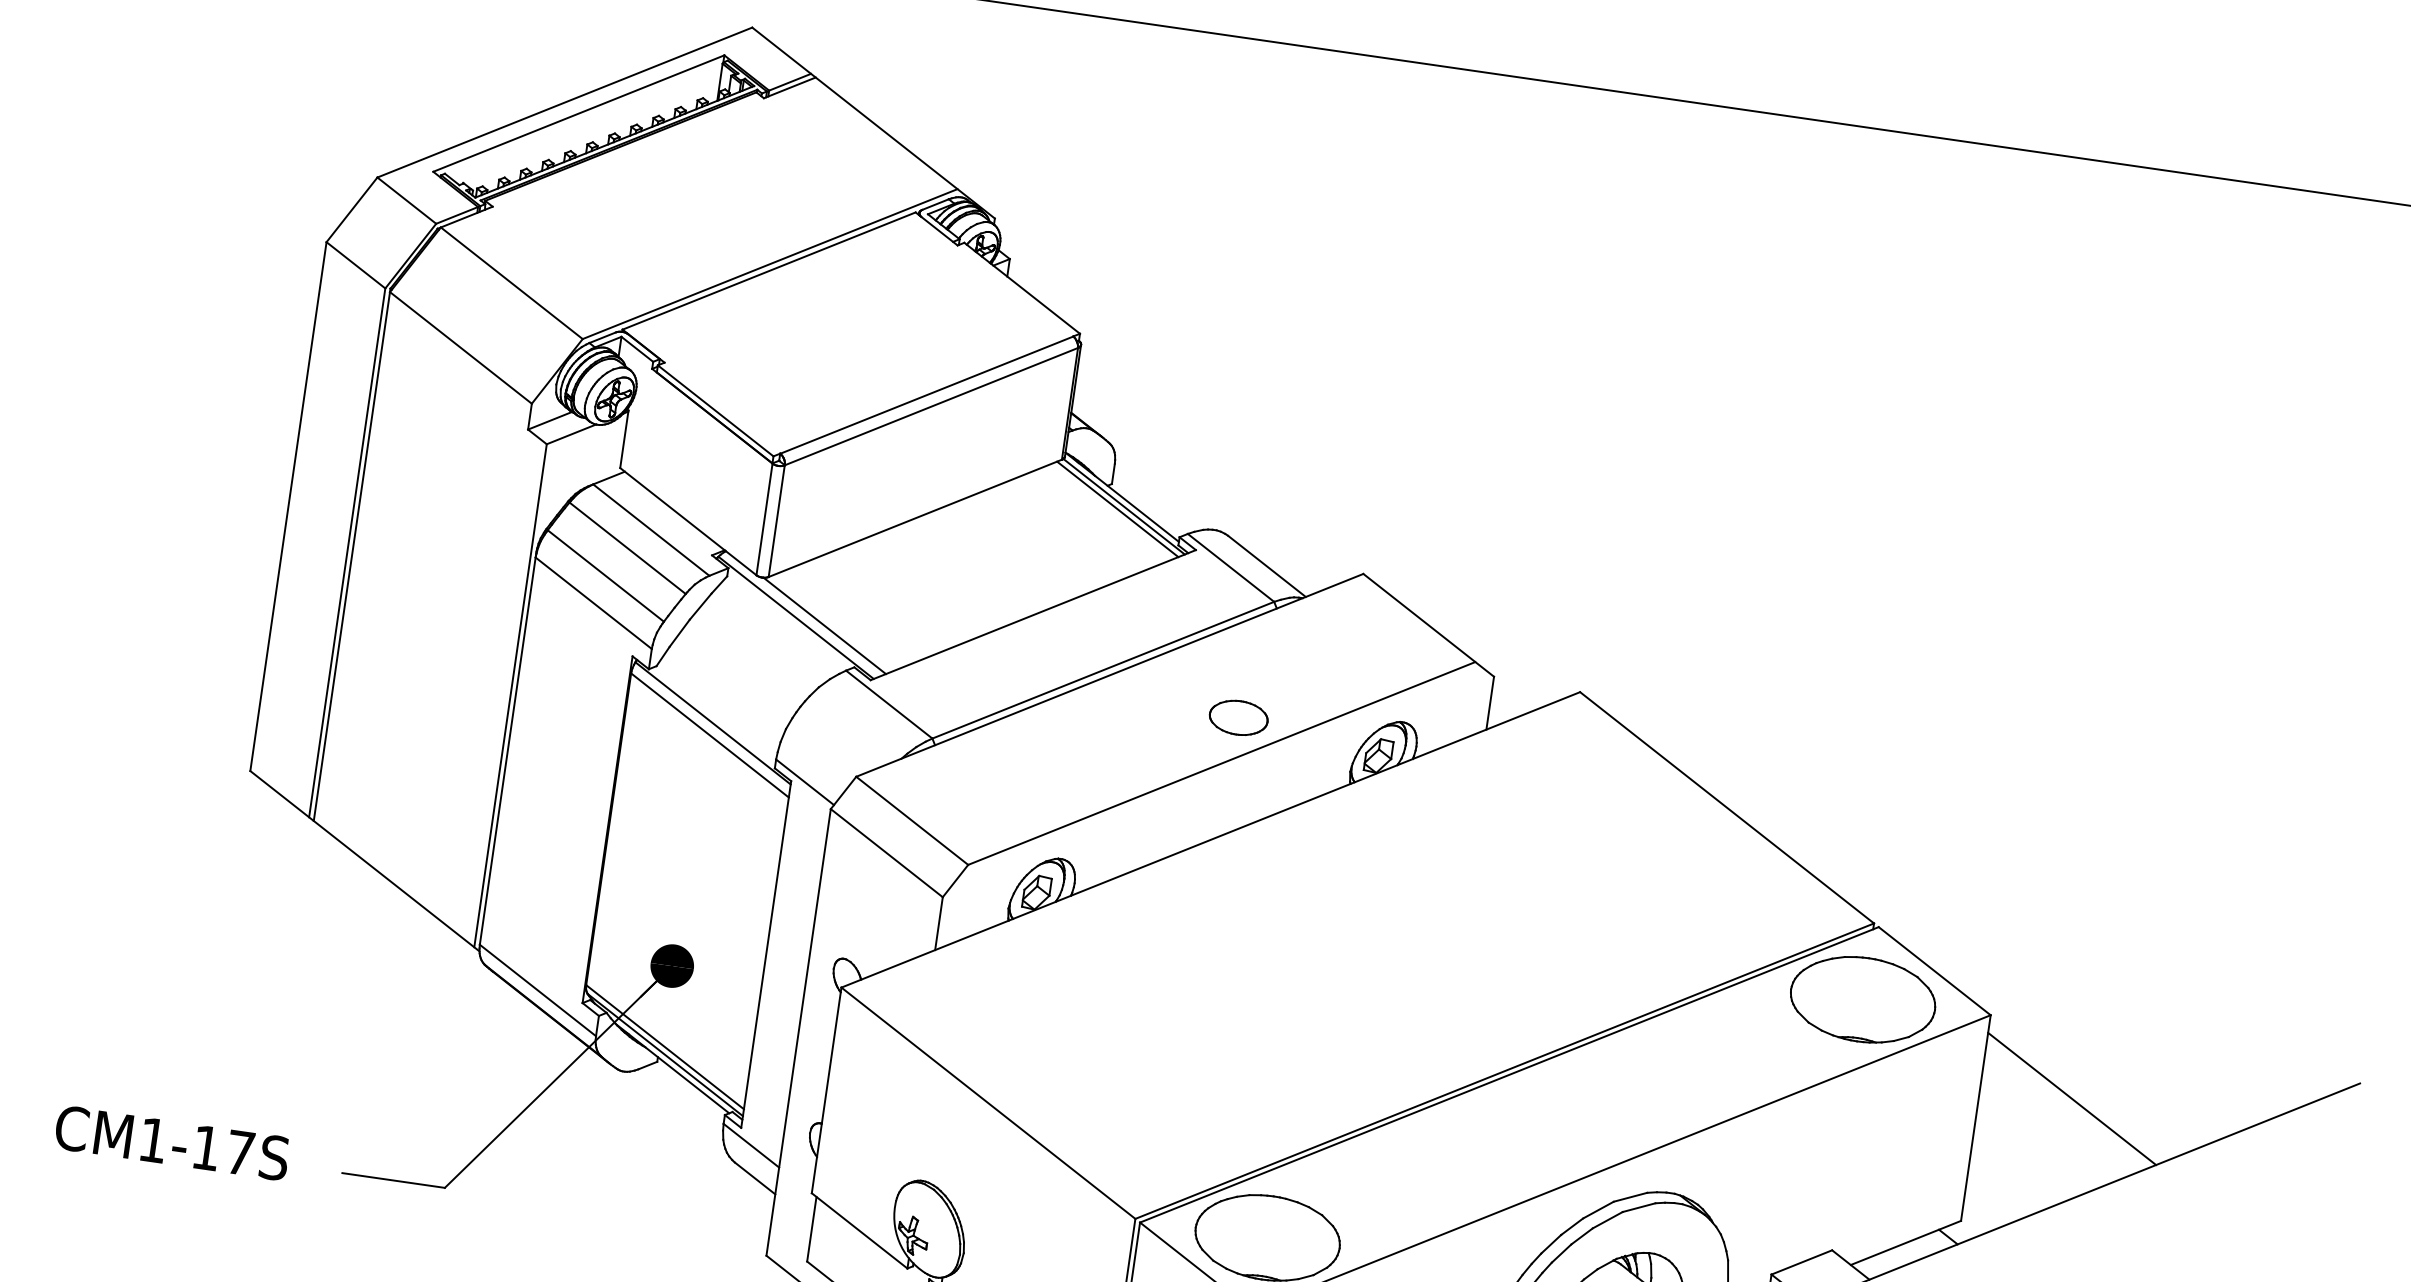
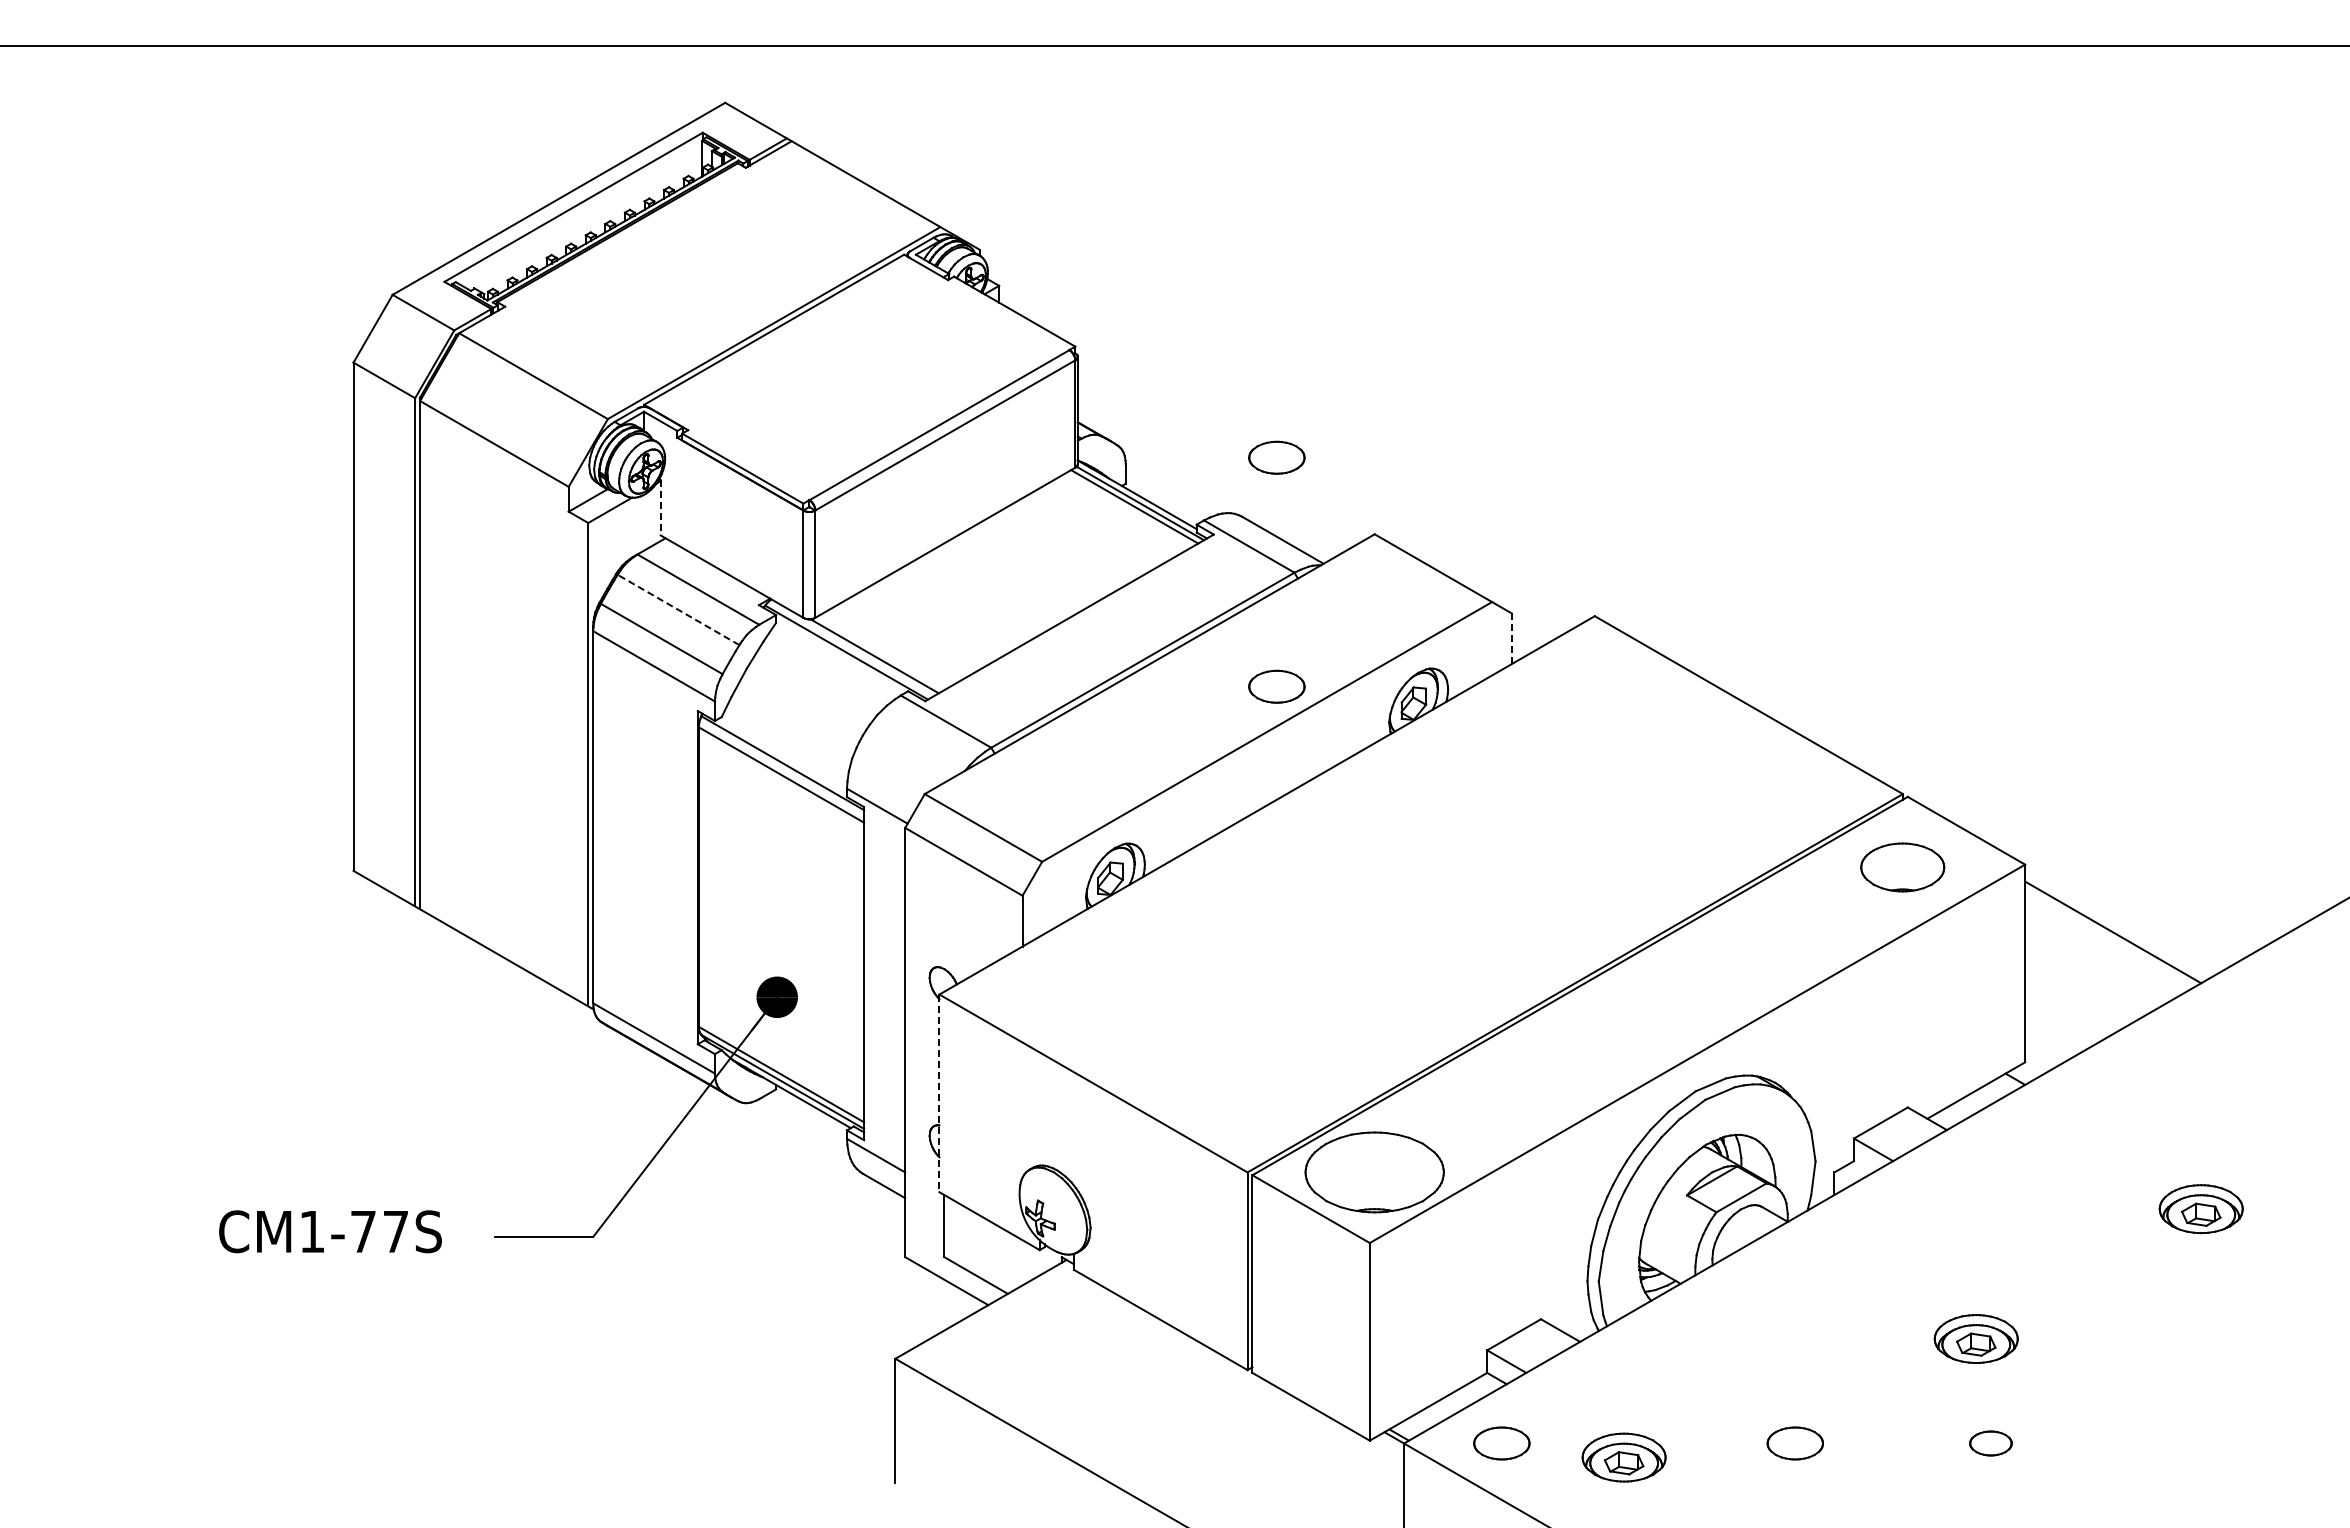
line: (624, 438) -> (660, 507), solid -> dashed
part: (1272, 479) -> (1276, 457), added
line: (627, 547) -> (678, 609), solid -> dashed
line: (1490, 702) -> (1511, 638), solid -> dashed
part: (1862, 999) -> (1902, 867), size x0.6
line: (826, 1090) -> (939, 1093), solid -> dashed
text: (206, 1147) -> (363, 1231), CM1-17S -> CM1-77S

